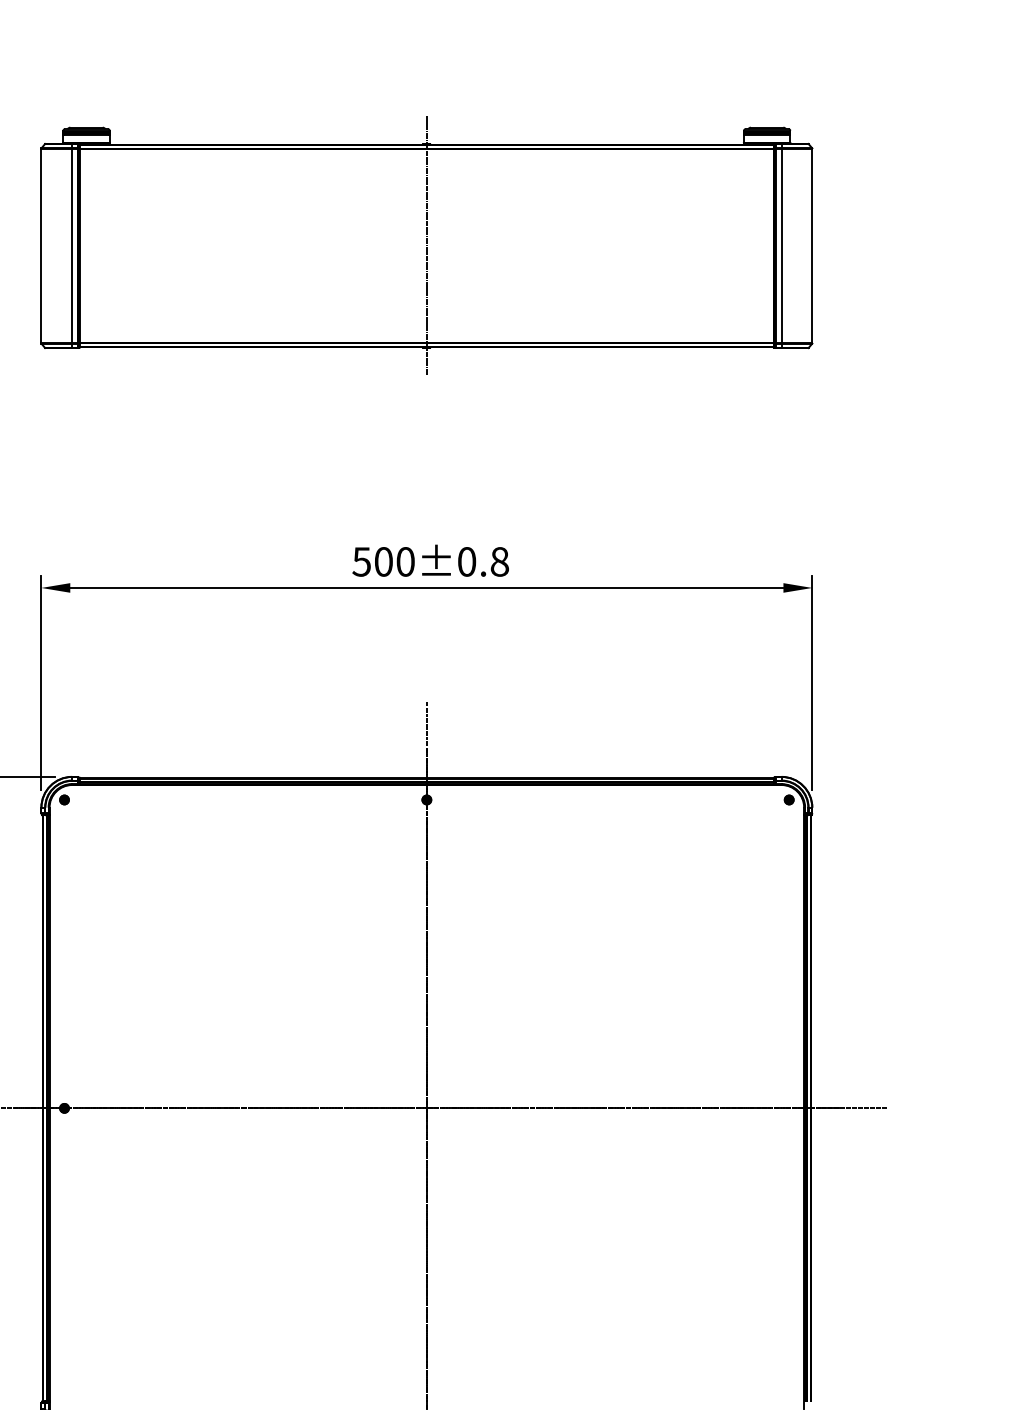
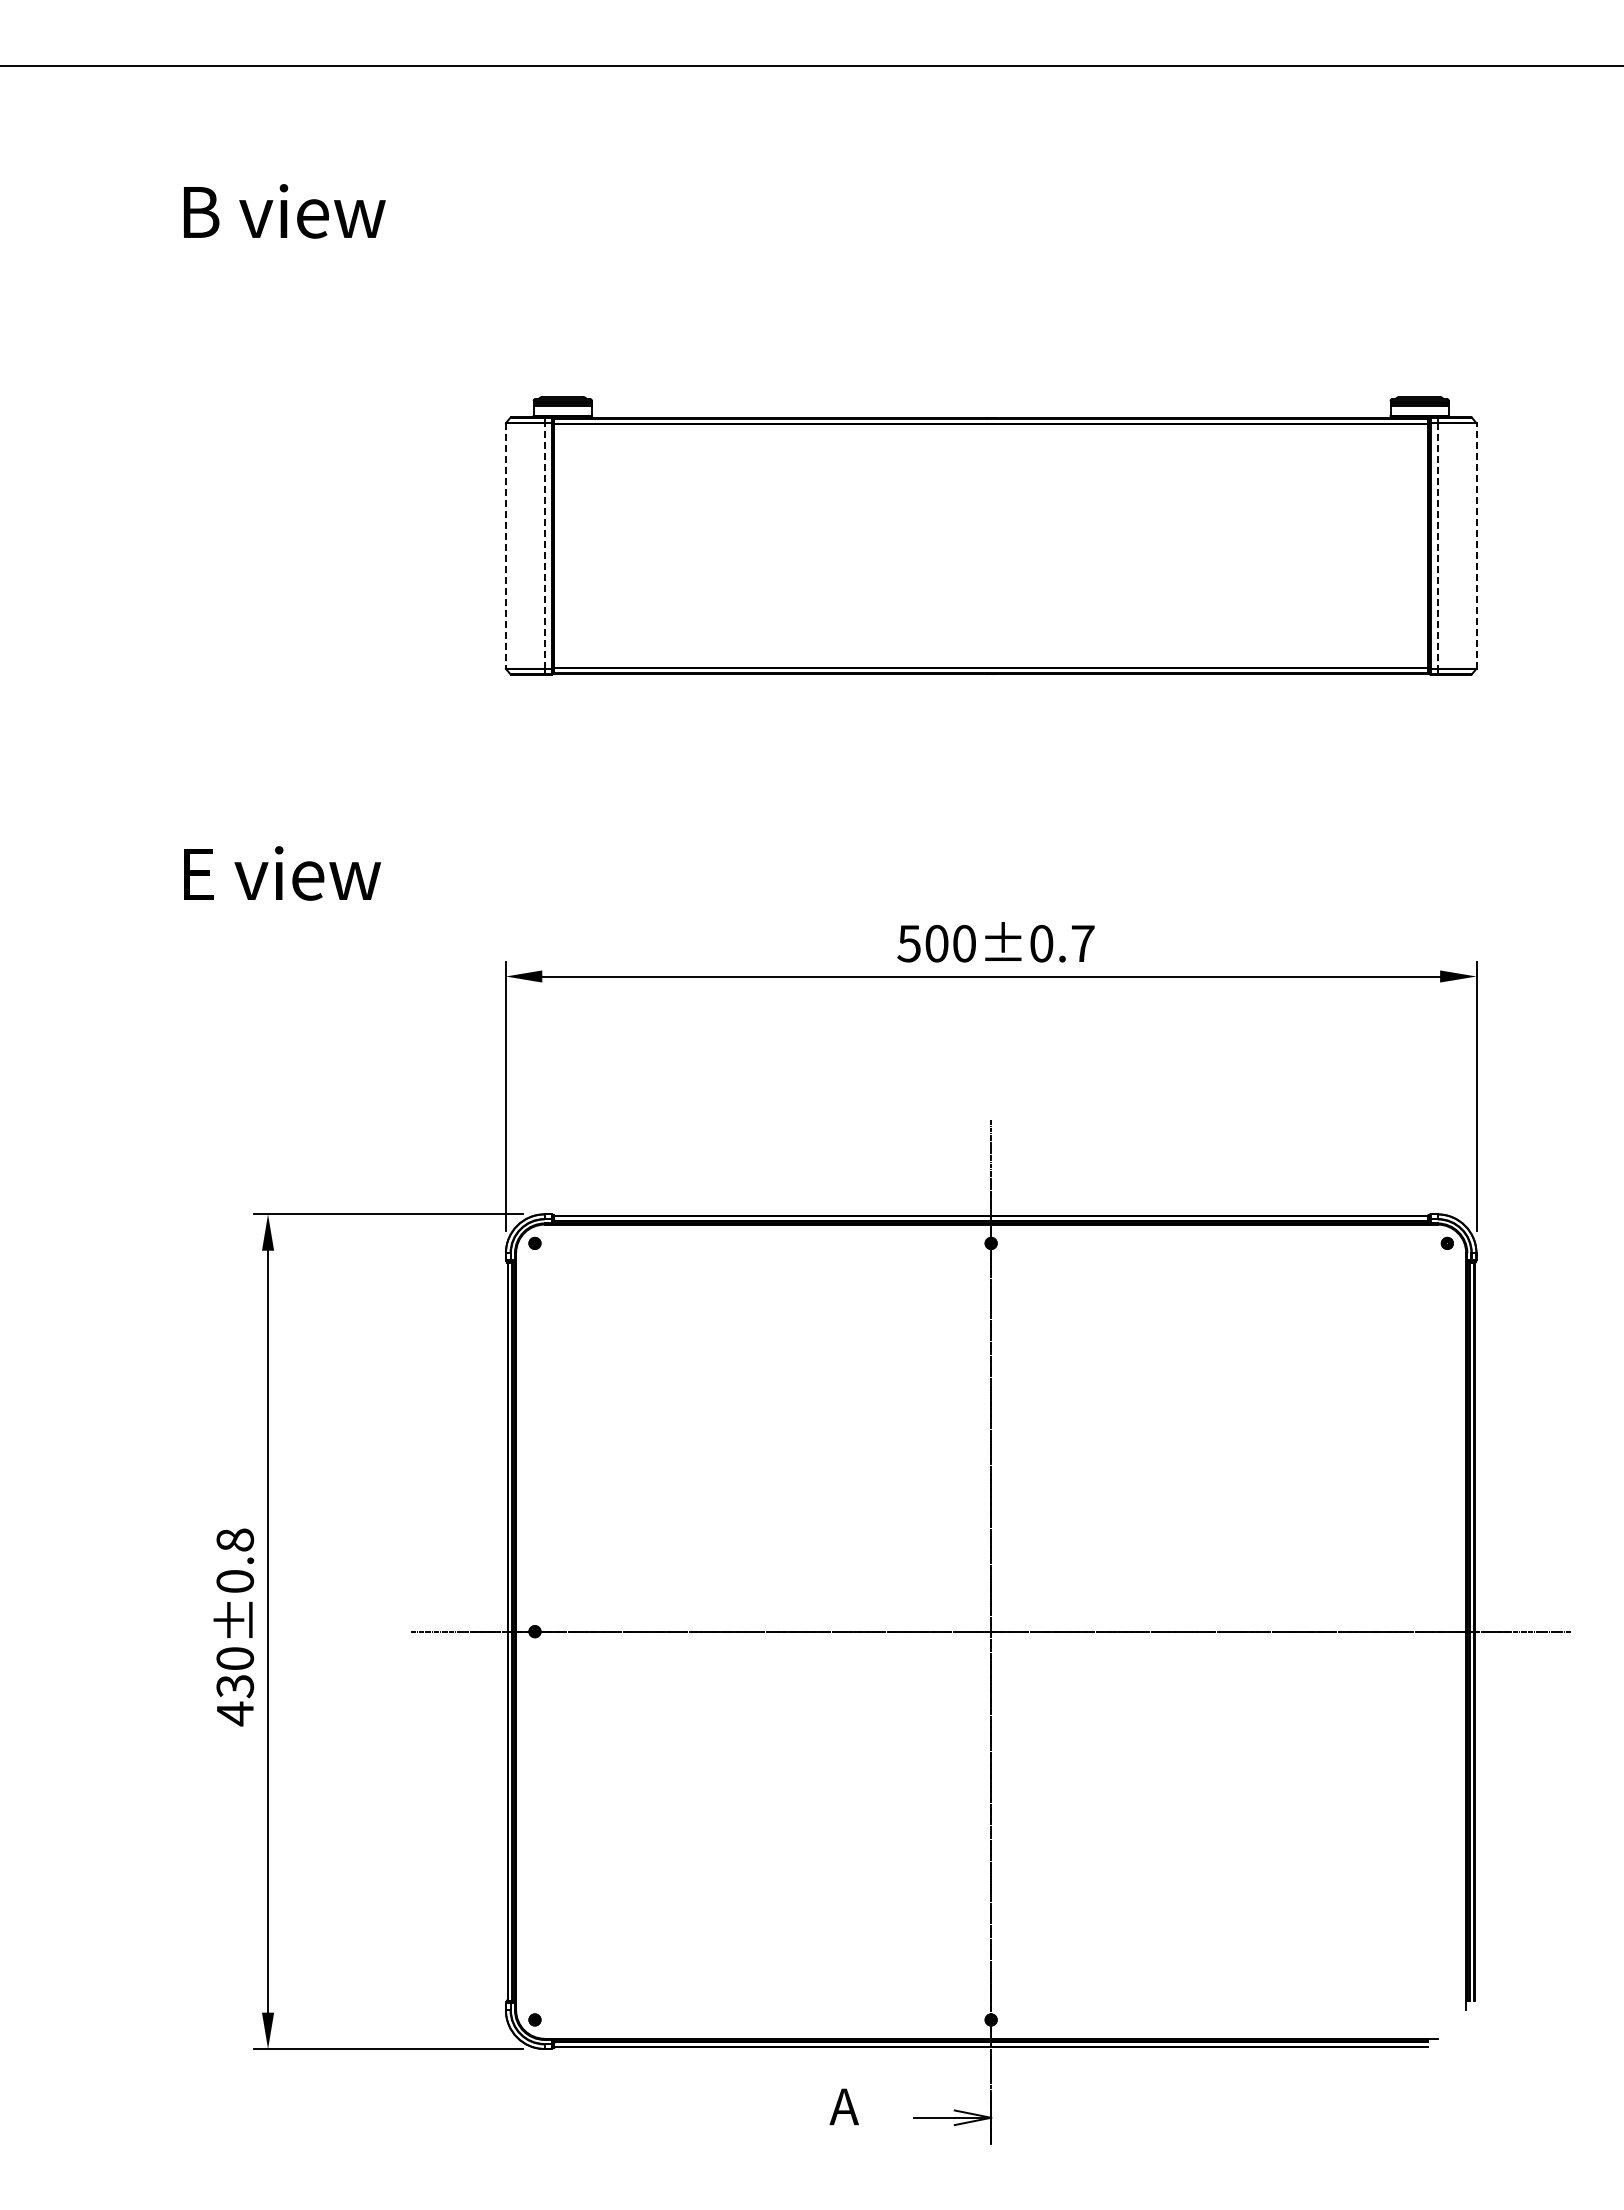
line: (427, 245) -> (991, 545), removed
line: (41, 246) -> (505, 546), solid -> dashed
line: (72, 246) -> (544, 546), solid -> dashed
line: (781, 246) -> (1437, 546), solid -> dashed
line: (812, 246) -> (1476, 546), solid -> dashed
text: (499, 561) -> (1082, 943), 500±0.8 -> 500±0.7

